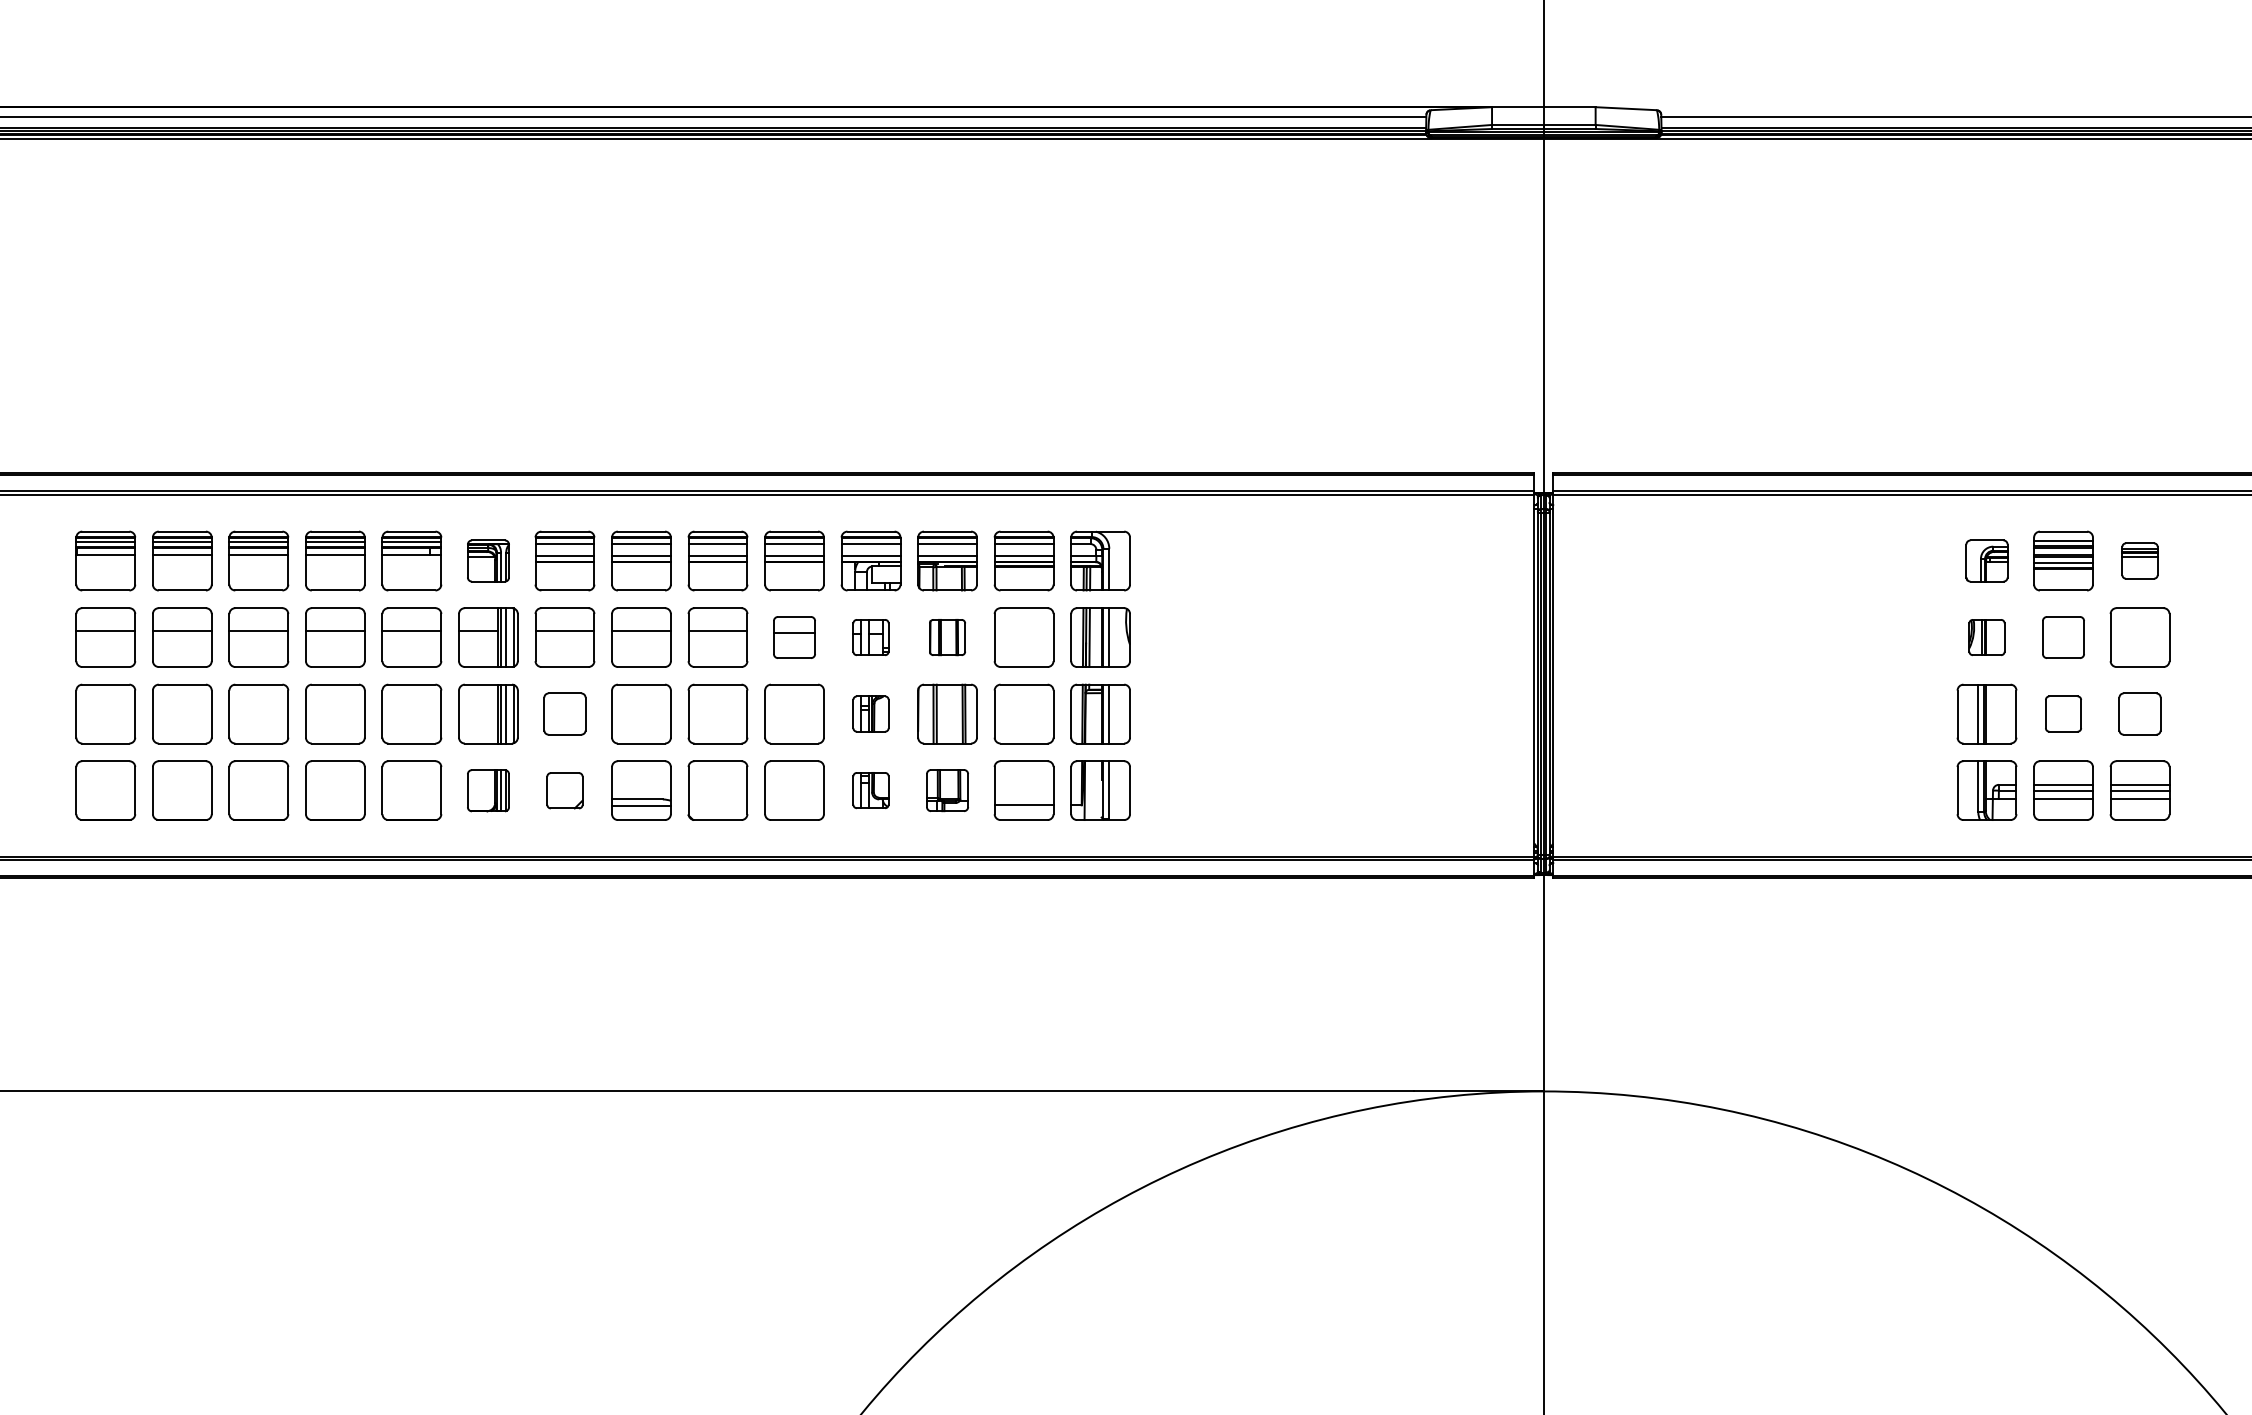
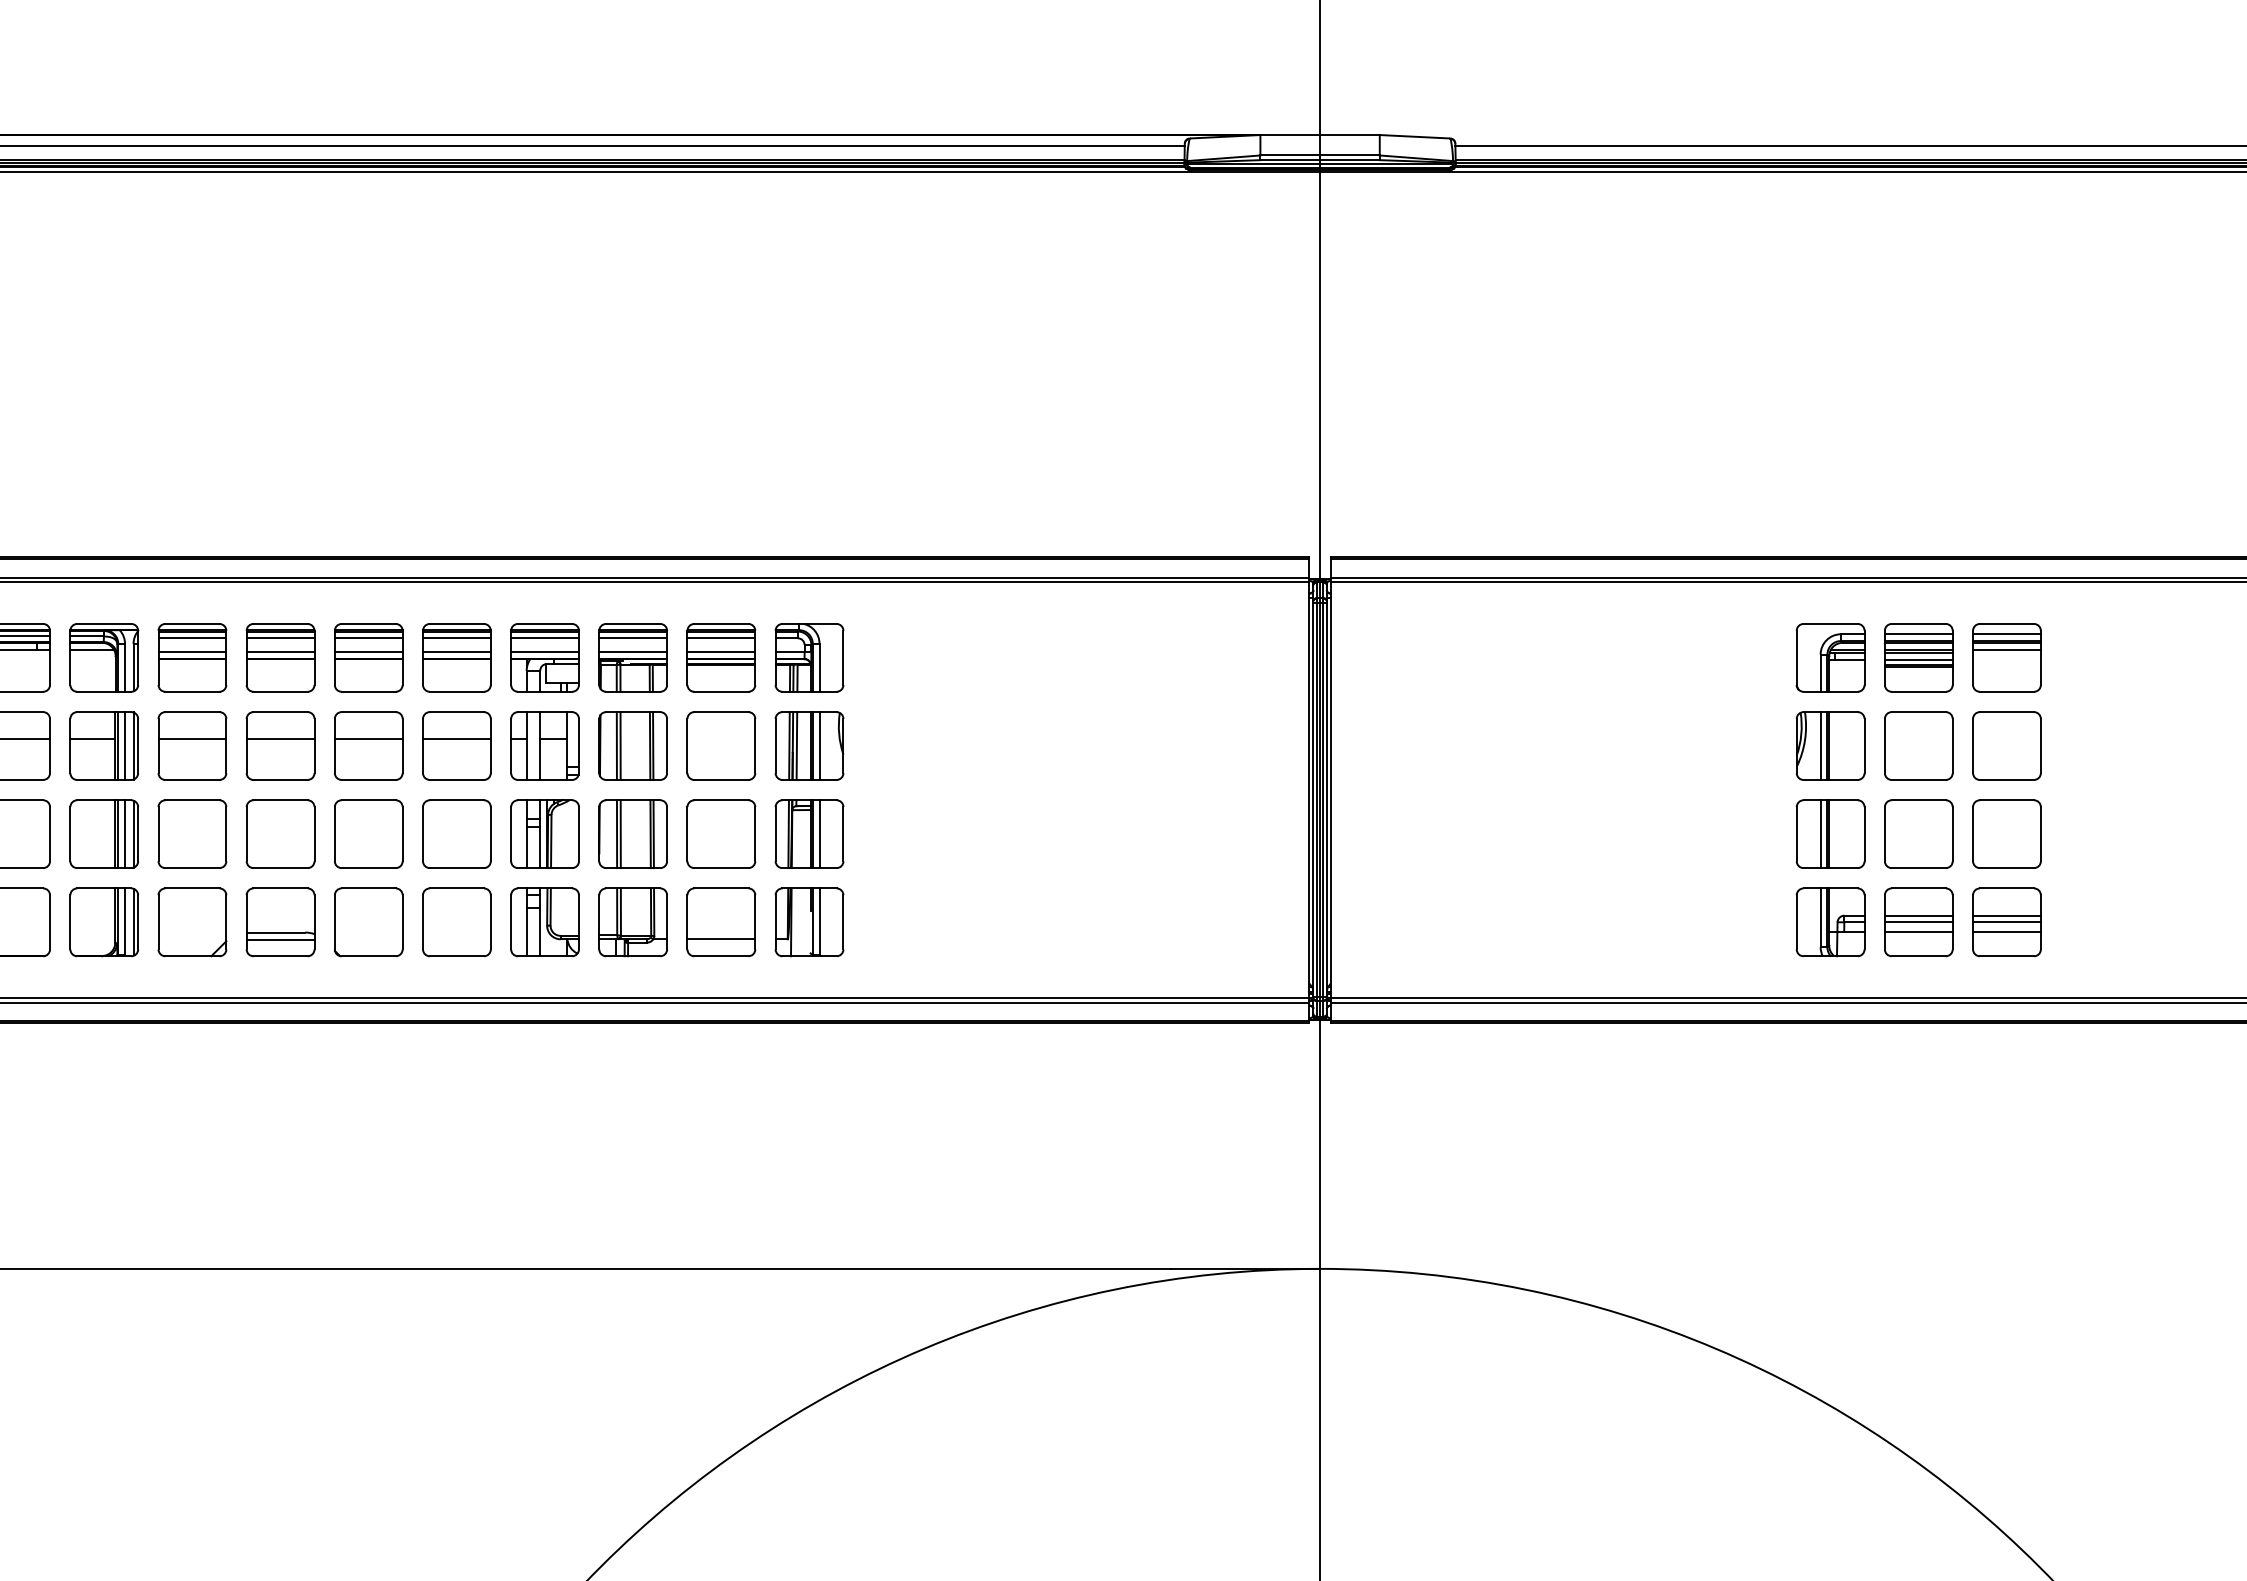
part: (488, 560) -> (104, 657), size x1.43
part: (1986, 560) -> (1830, 657), size x1.43
part: (2139, 560) -> (2006, 657), size x1.67
part: (794, 637) -> (456, 745), size x1.43
part: (870, 637) -> (544, 745), size x1.67
part: (947, 637) -> (633, 745), size x1.67
part: (1986, 637) -> (1830, 745), size x1.67
part: (2063, 637) -> (1918, 745), size x1.43
part: (564, 713) -> (191, 833), size x1.43
part: (870, 713) -> (544, 833), size x1.67
part: (2063, 713) -> (1918, 833), size x1.67
part: (2139, 713) -> (2006, 833), size x1.43
part: (488, 790) -> (104, 922), size x1.43
part: (564, 790) -> (191, 922), size x1.67
part: (870, 790) -> (544, 922), size x1.67
part: (947, 790) -> (633, 922), size x1.43

